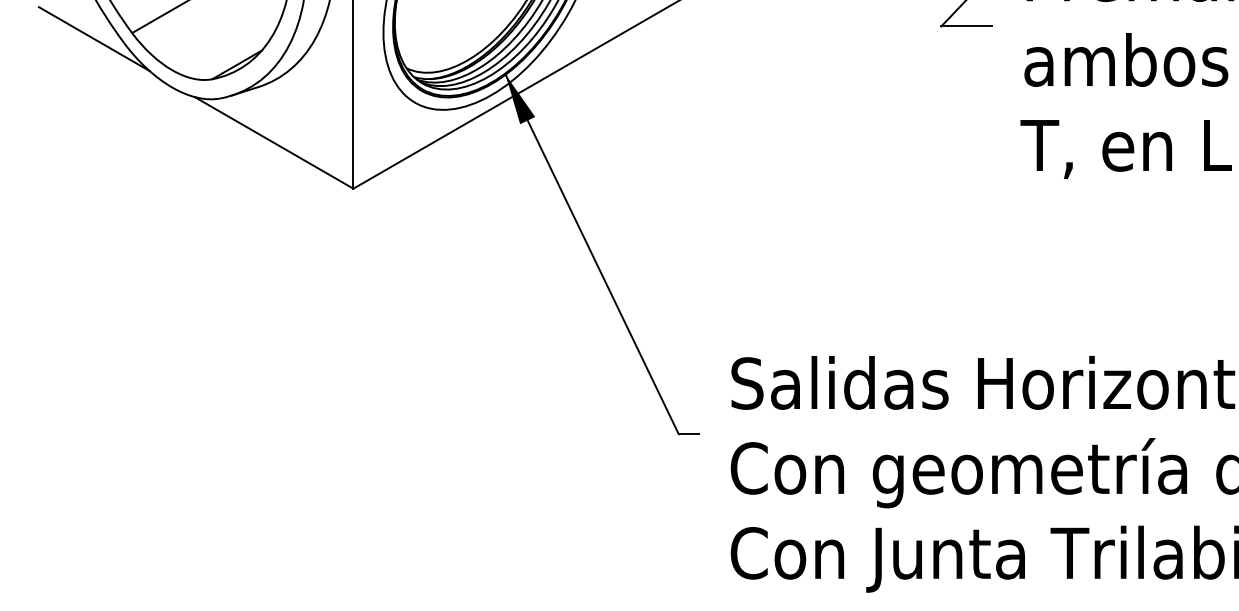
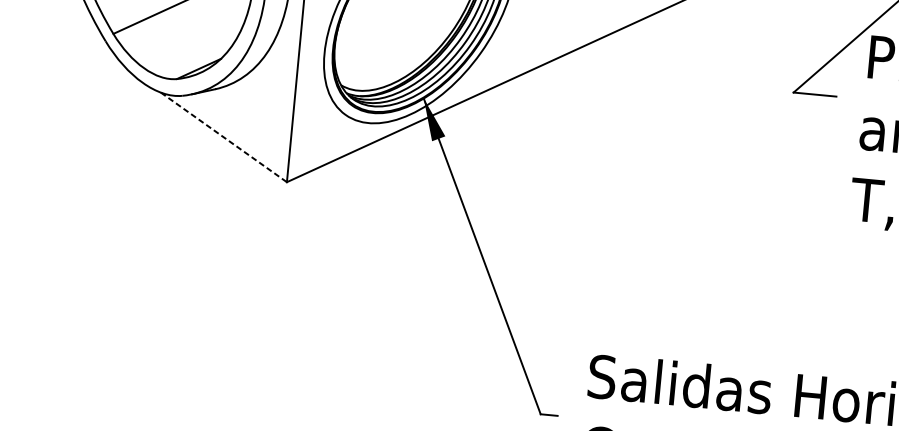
line: (93, 39) -> (80, 36), removed
line: (274, 142) -> (224, 137), solid -> dashed

